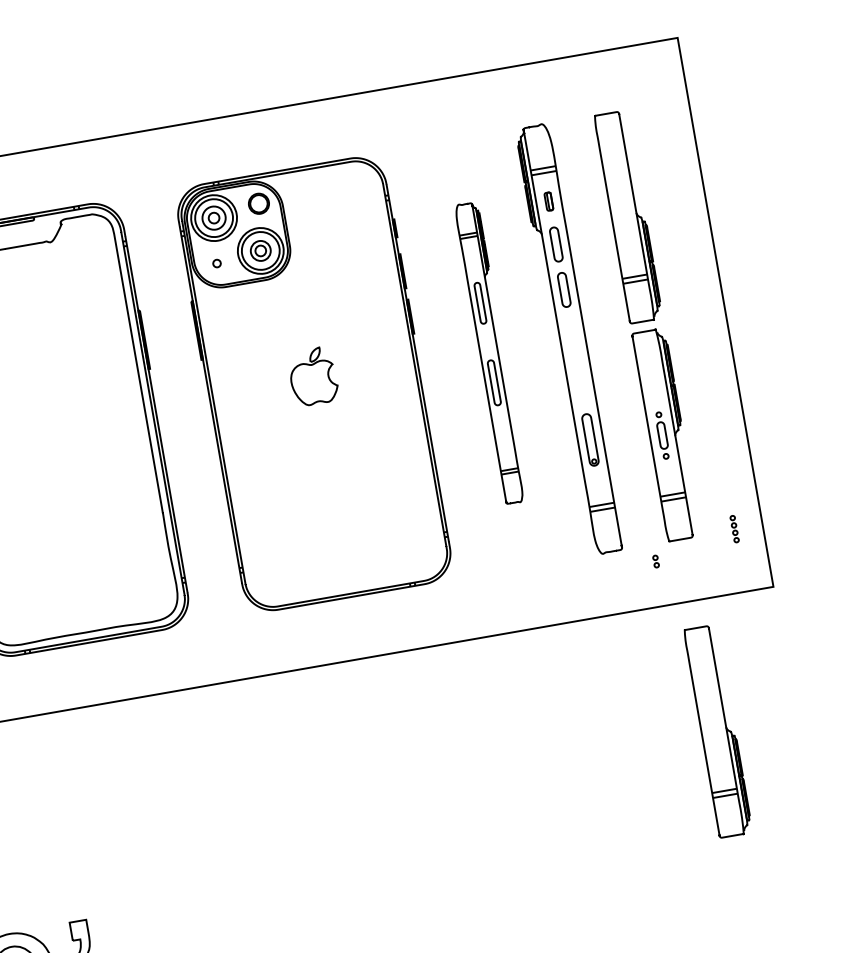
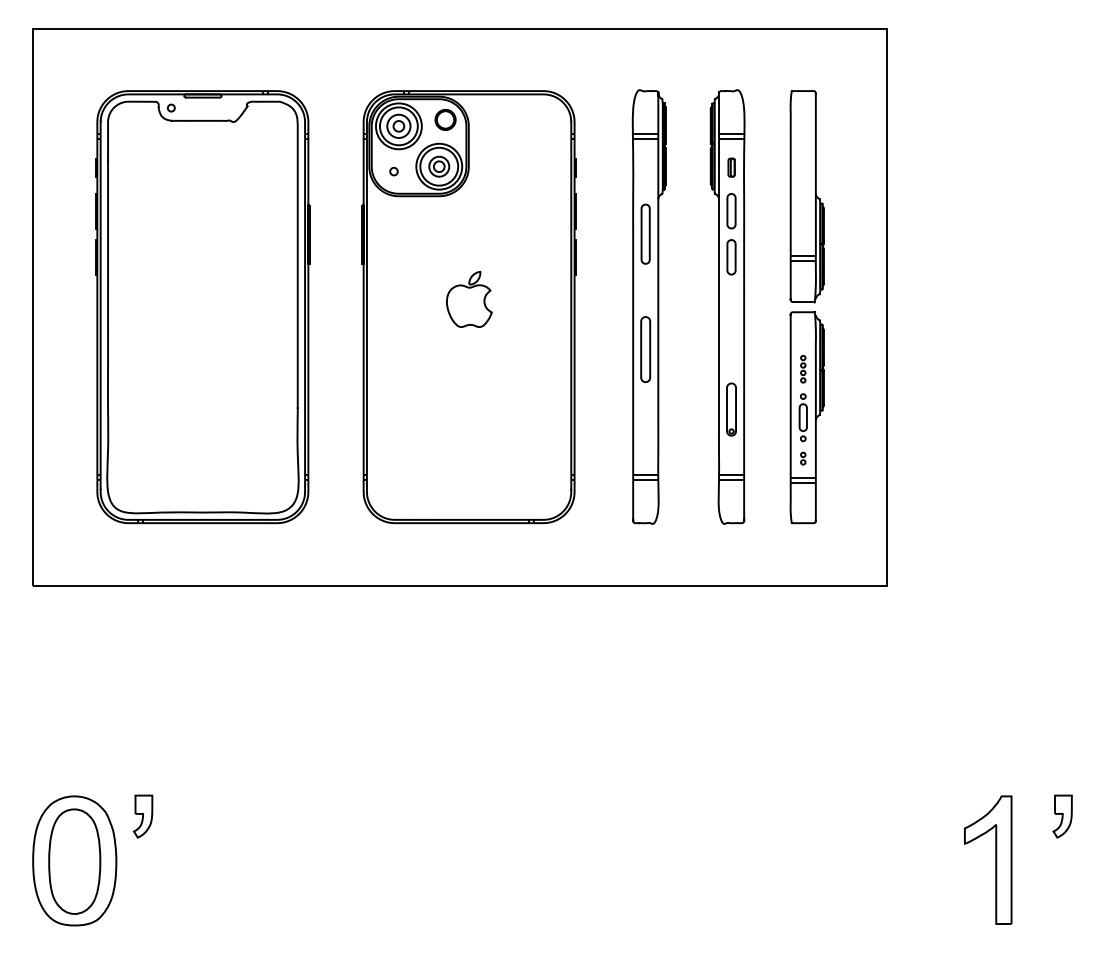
part: (490, 352) -> (648, 306), size x1.43
part: (734, 529) -> (803, 369), moved
part: (656, 561) -> (803, 458), moved
part: (717, 731) -> (806, 718), removed

